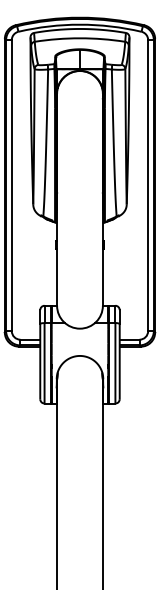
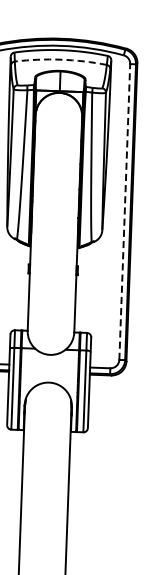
arc: (79, 38) -> (60, 59), solid -> dashed
line: (148, 185) -> (125, 211), solid -> dashed

